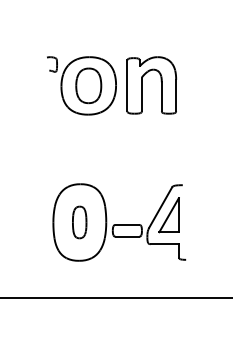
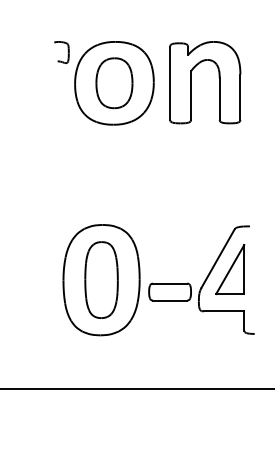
part: (79, 222) -> (101, 280), size x1.67

